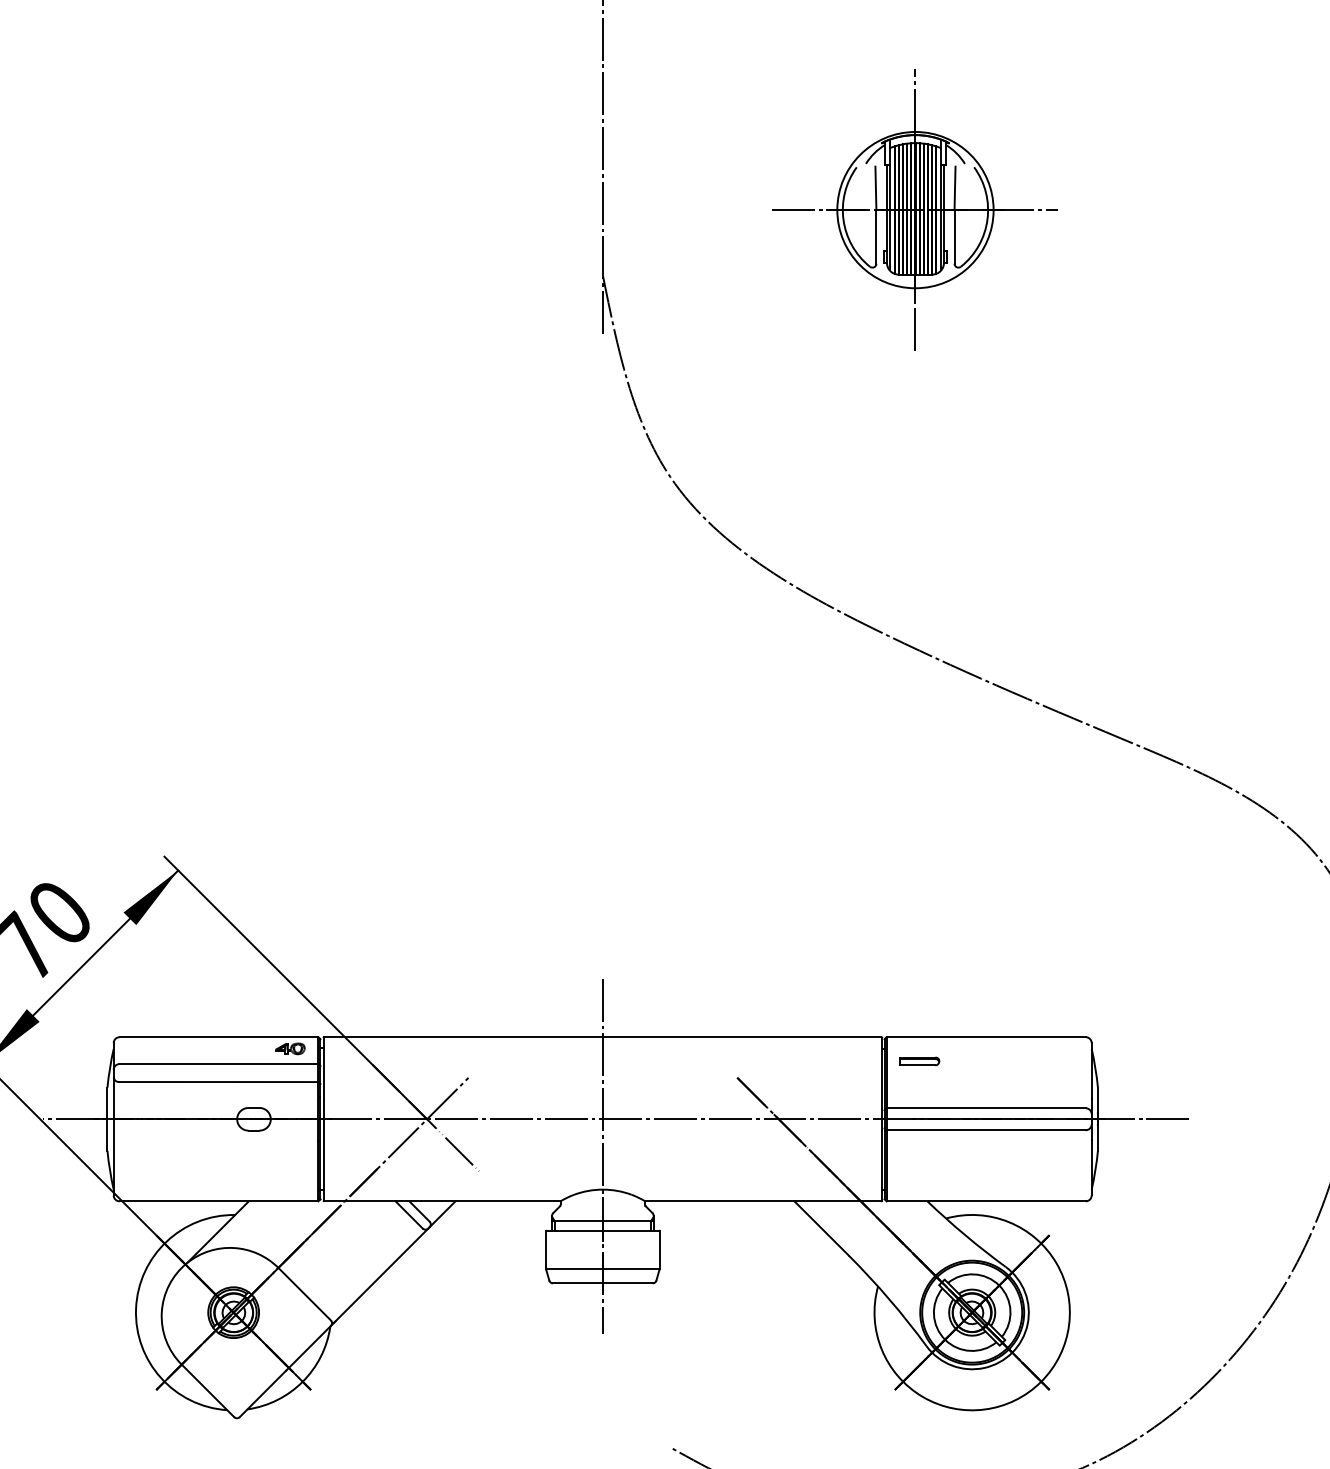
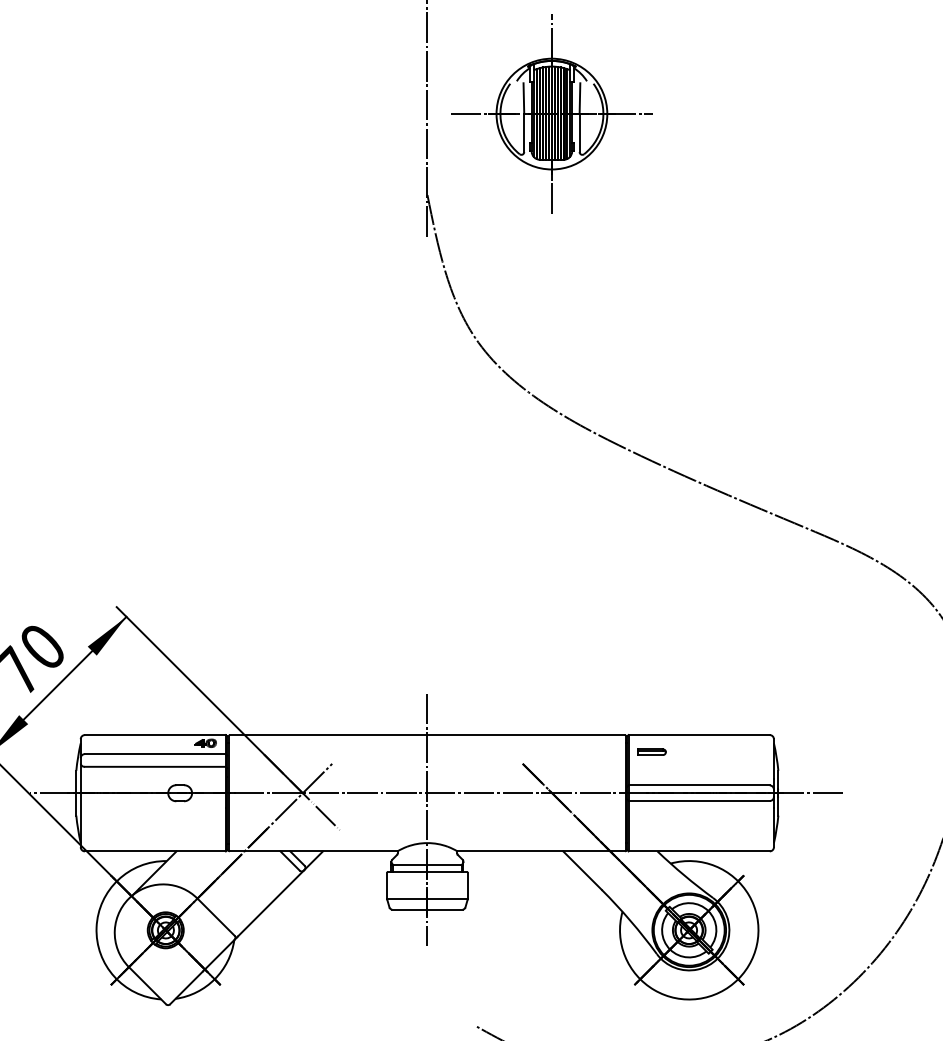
part: (914, 209) -> (551, 113), moved

